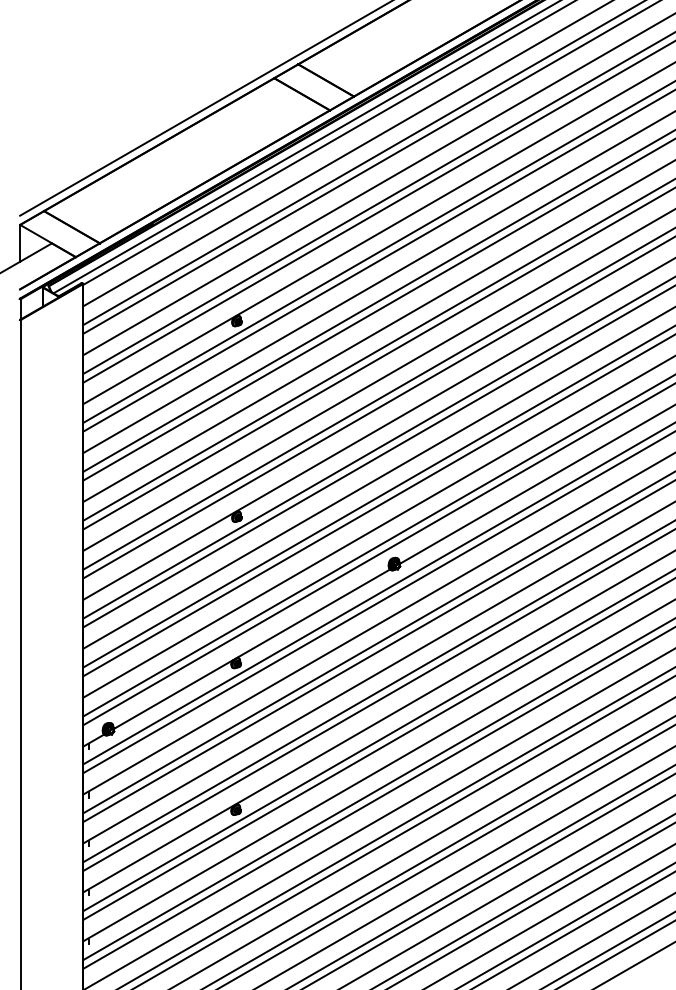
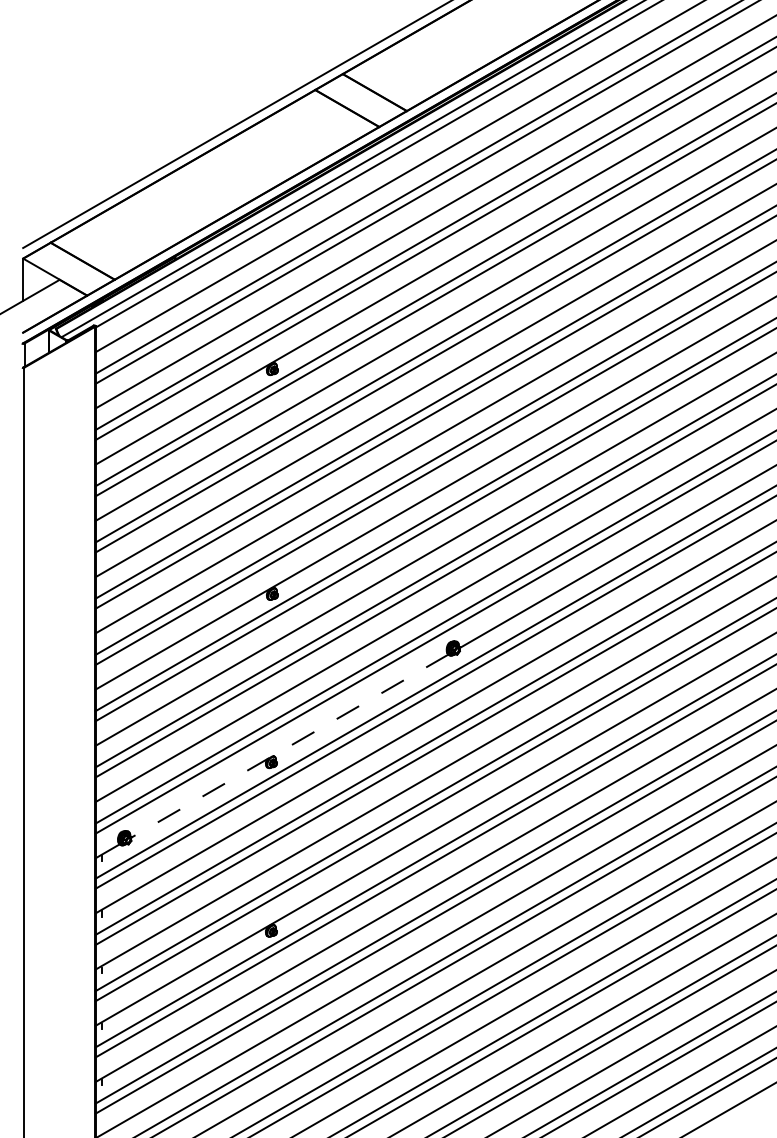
line: (251, 649) -> (289, 746), solid -> dashed

